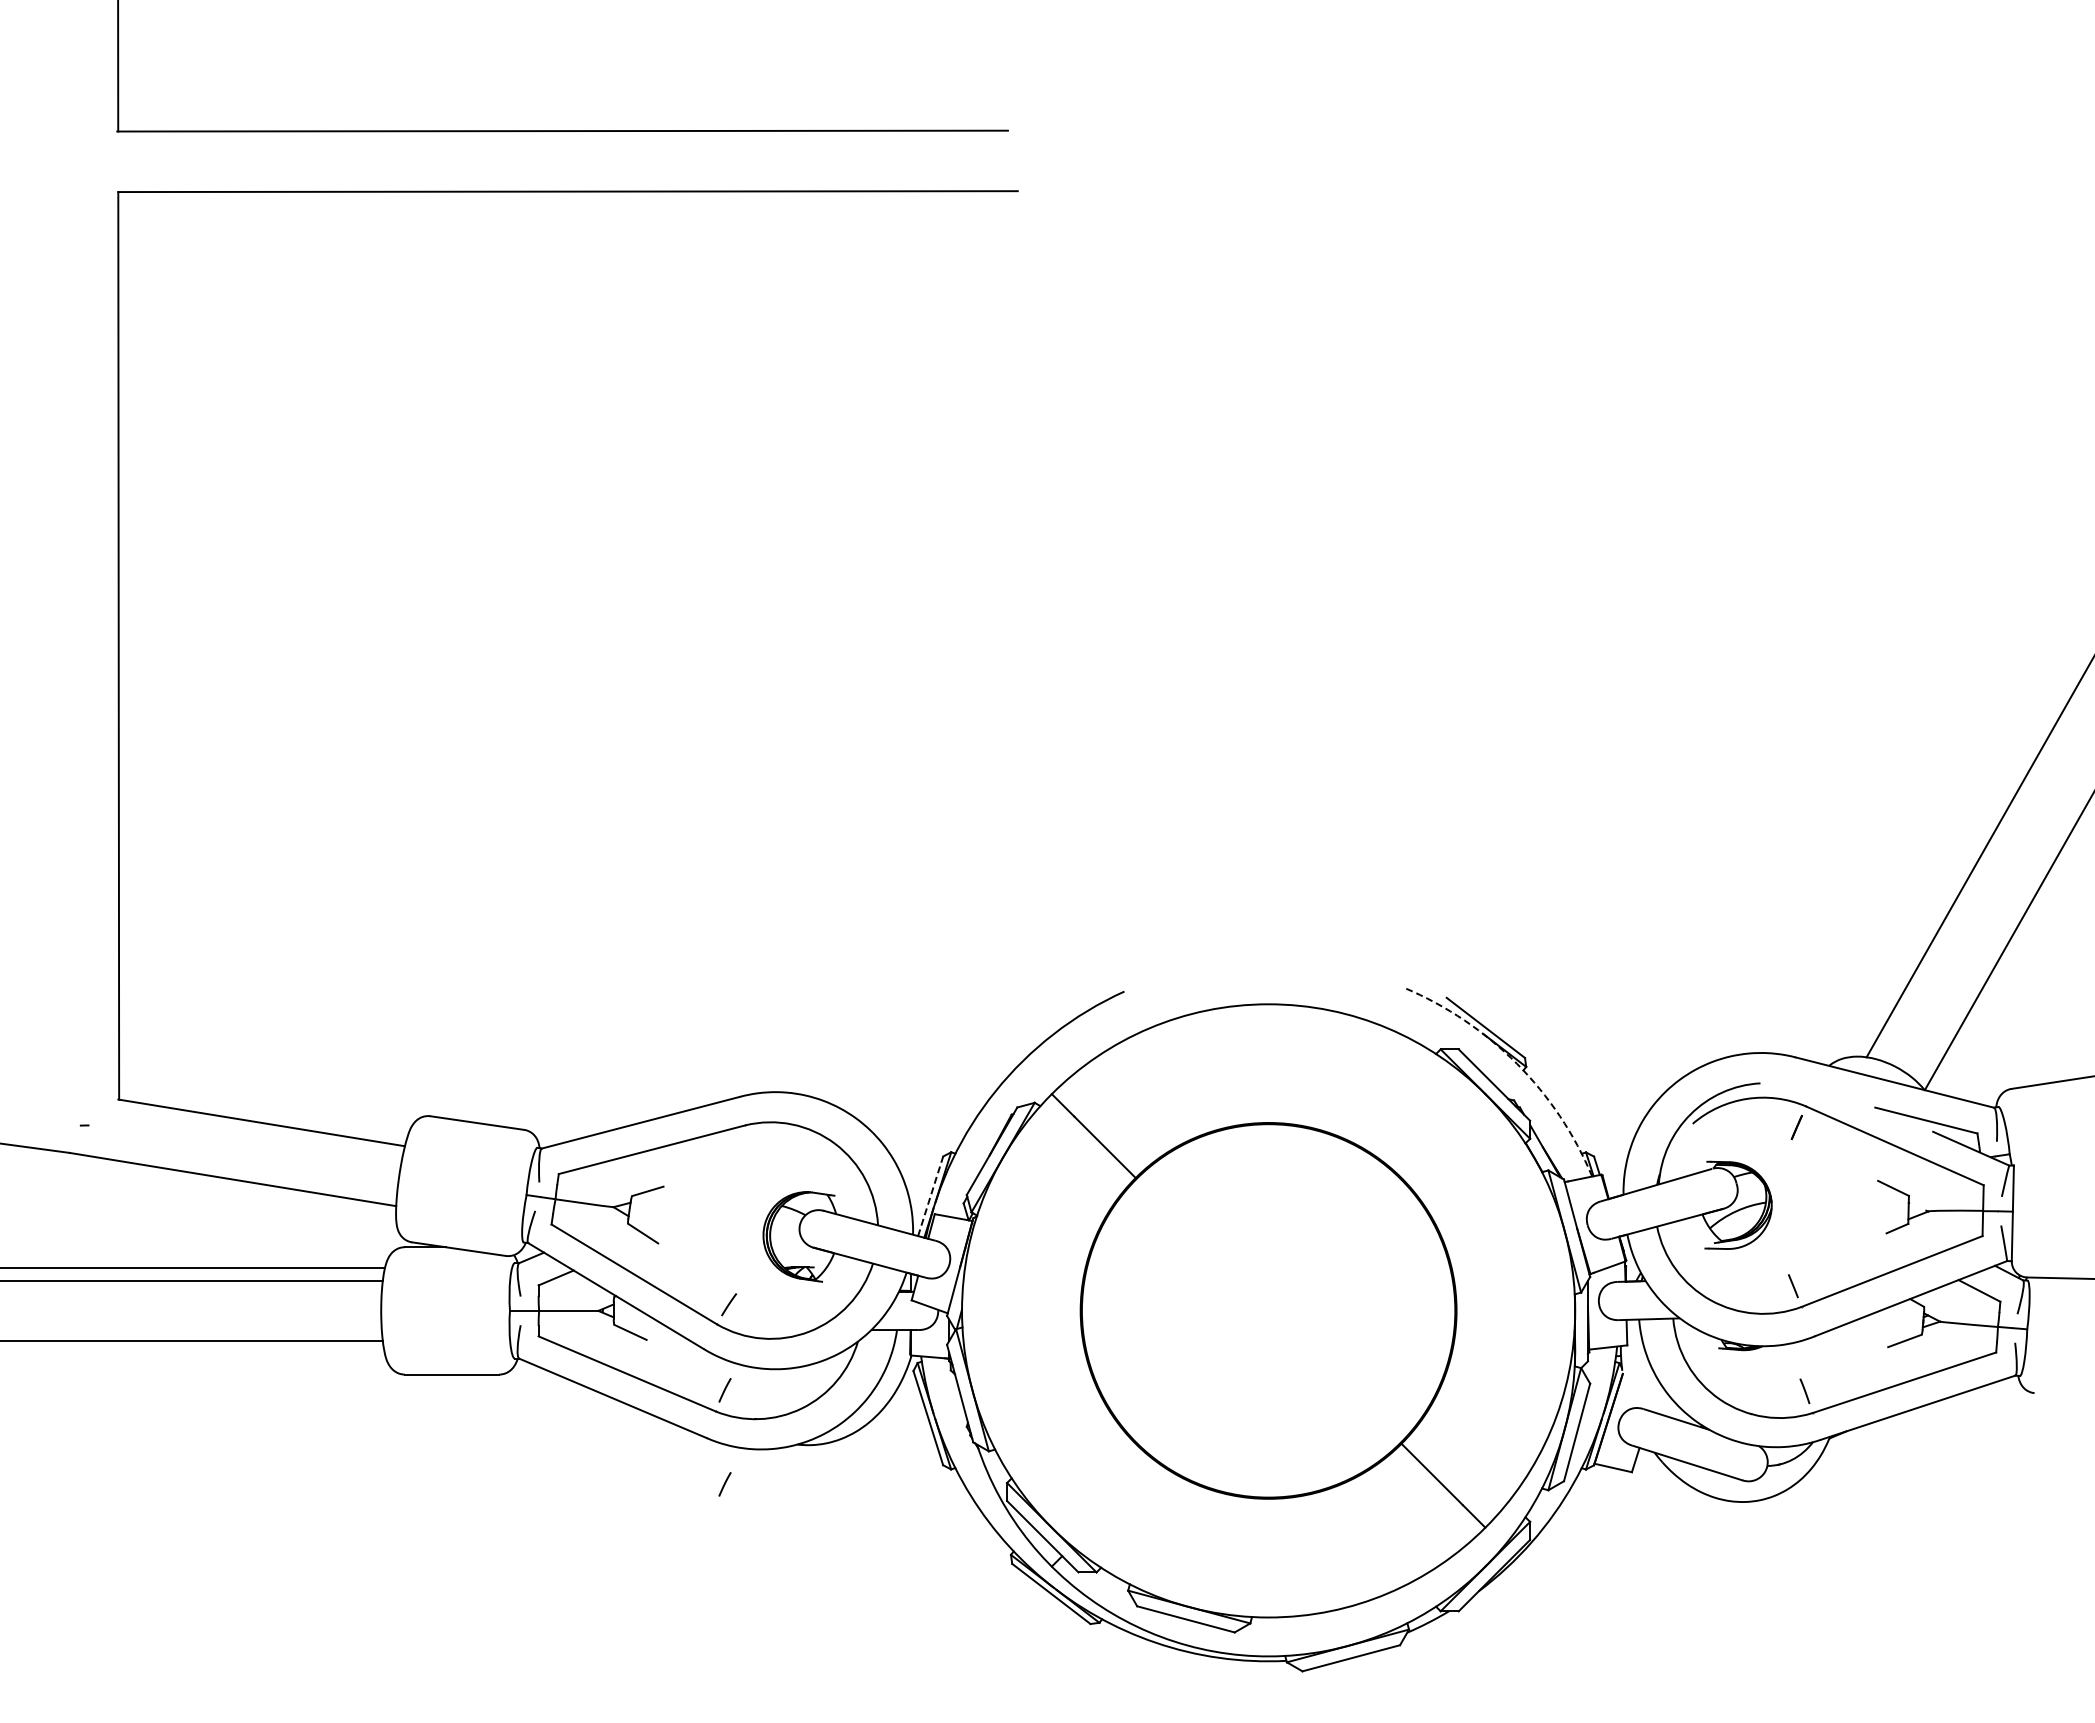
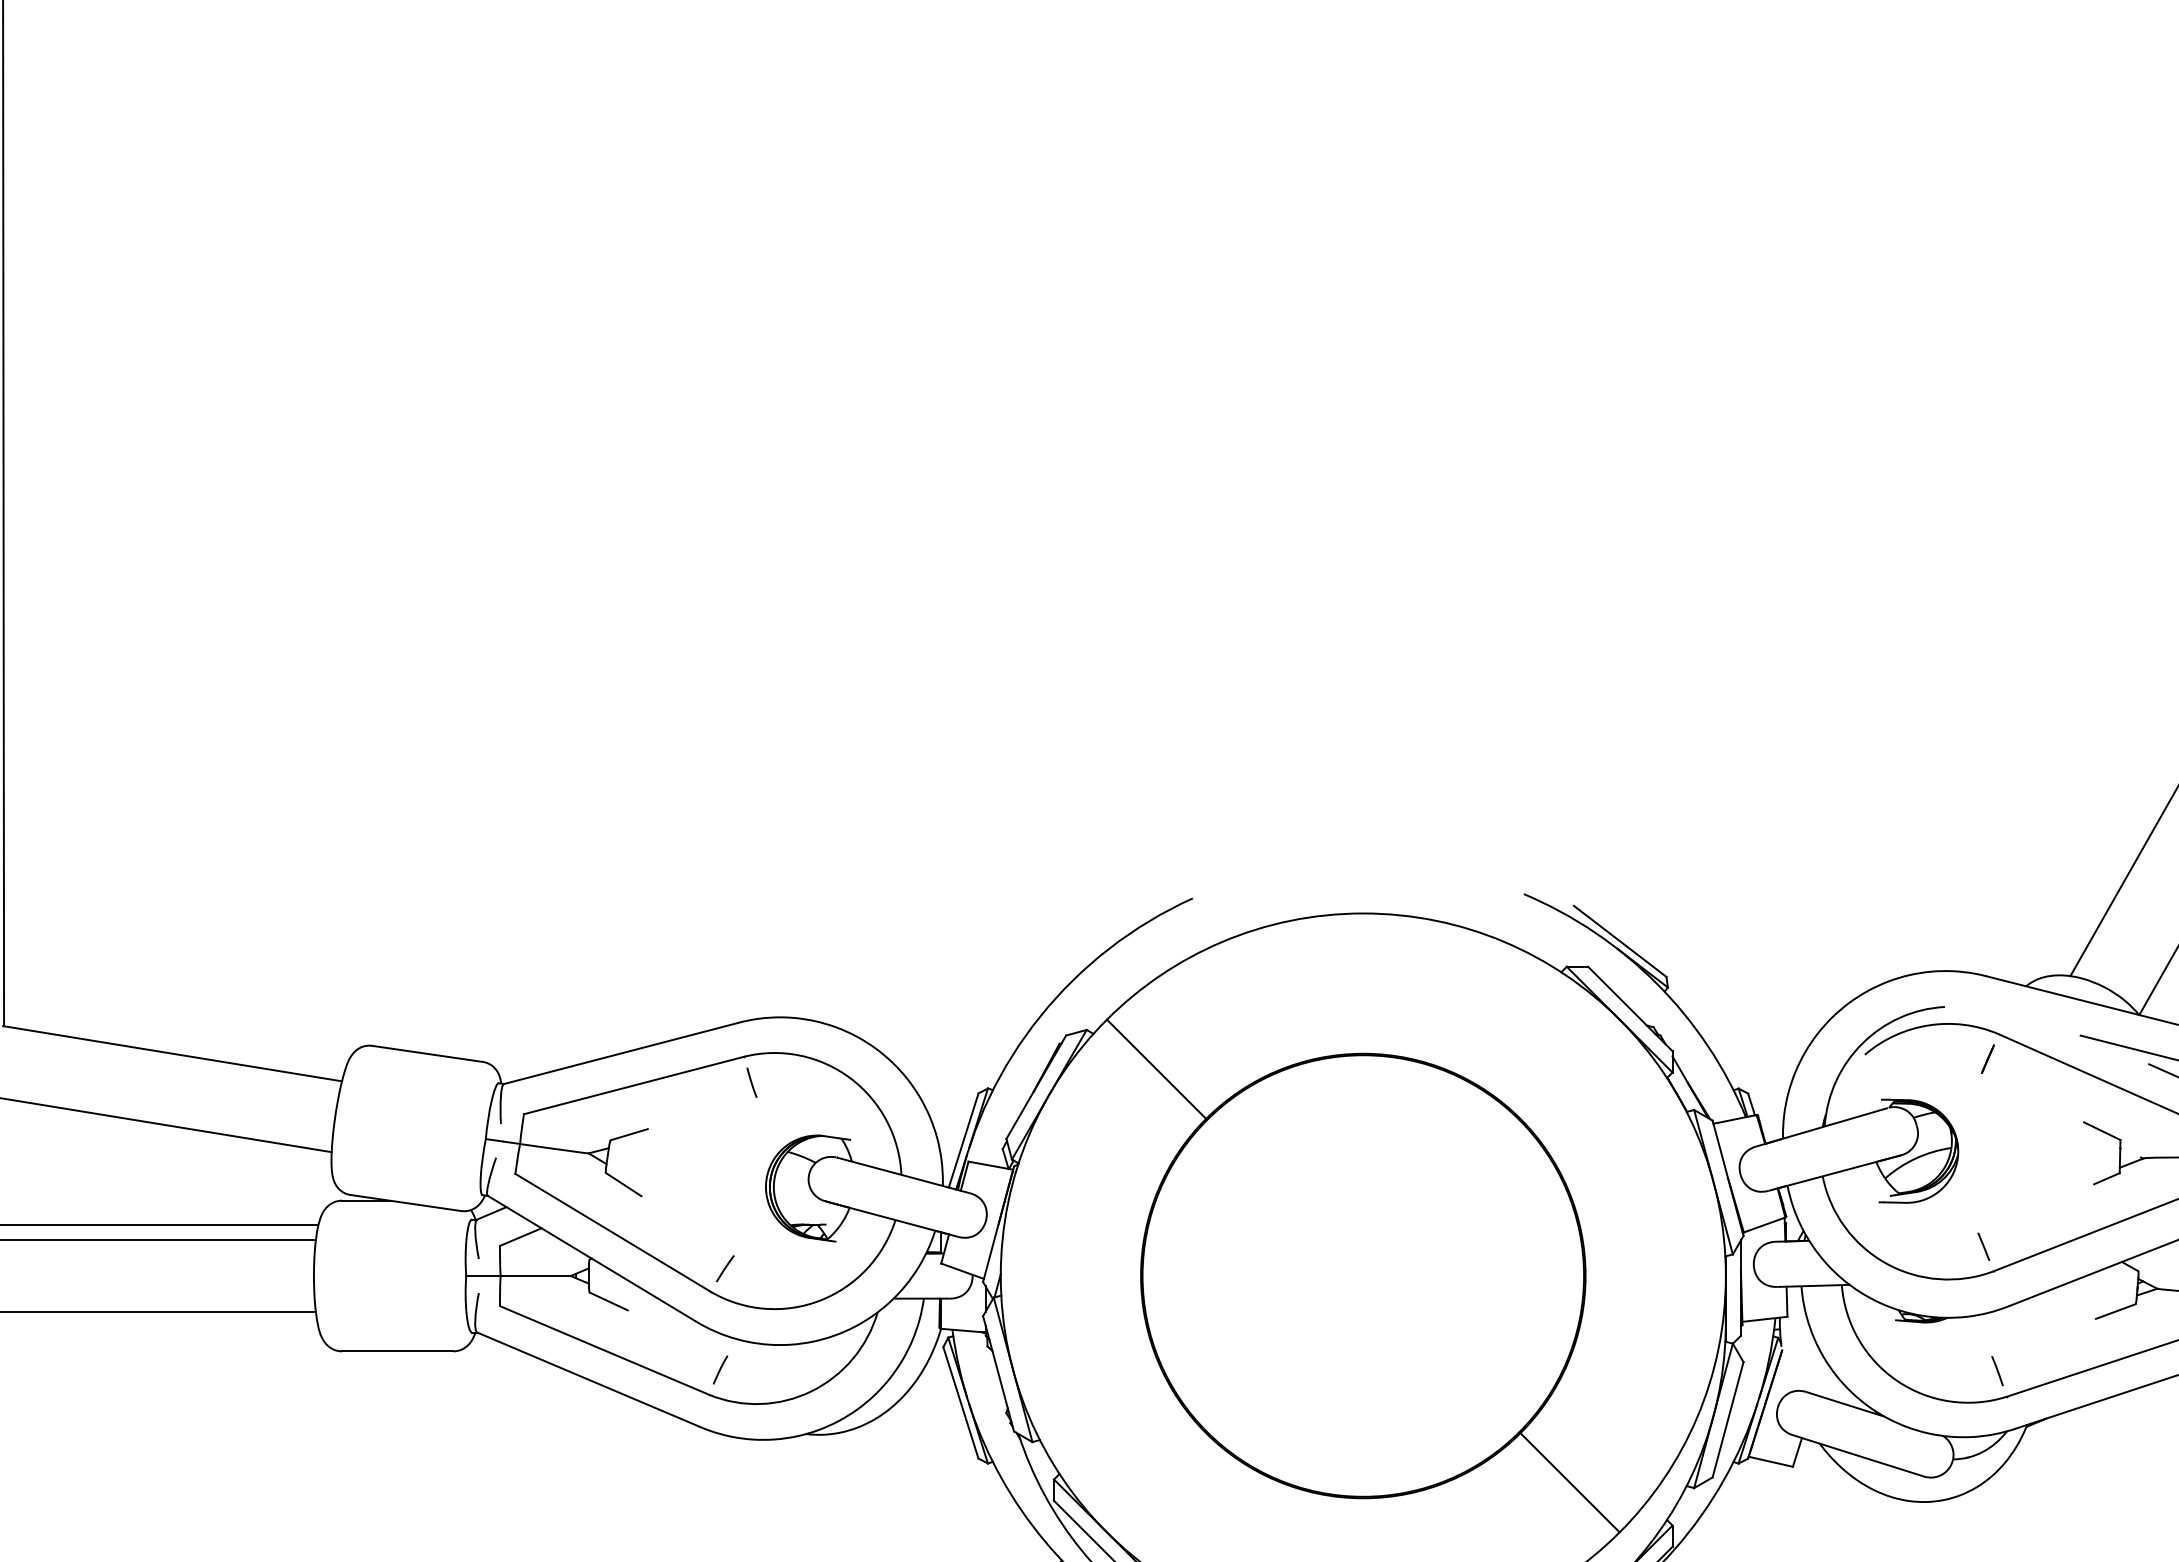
arc: (1516, 1063) -> (1656, 983), dashed -> solid
line: (751, 1147) -> (751, 1082), added
line: (930, 1196) -> (963, 1140), dashed -> solid
line: (724, 1484) -> (719, 1481), removed

